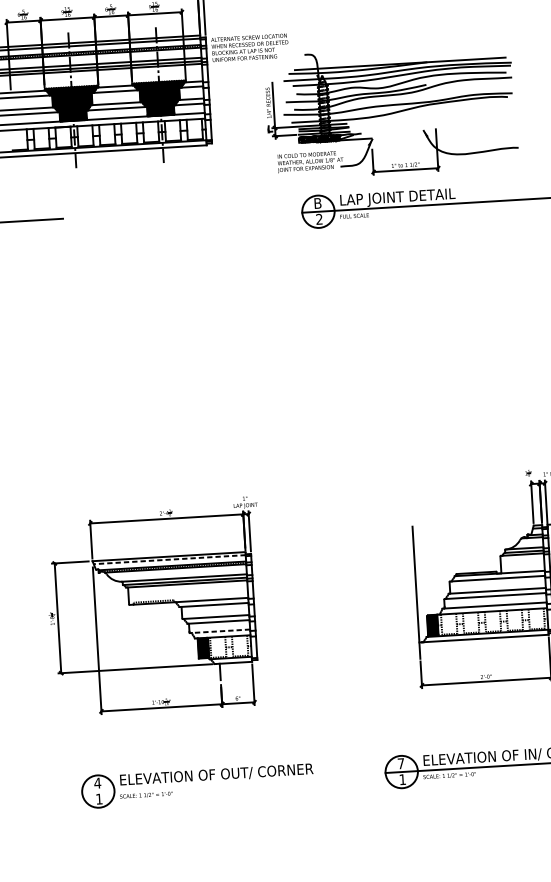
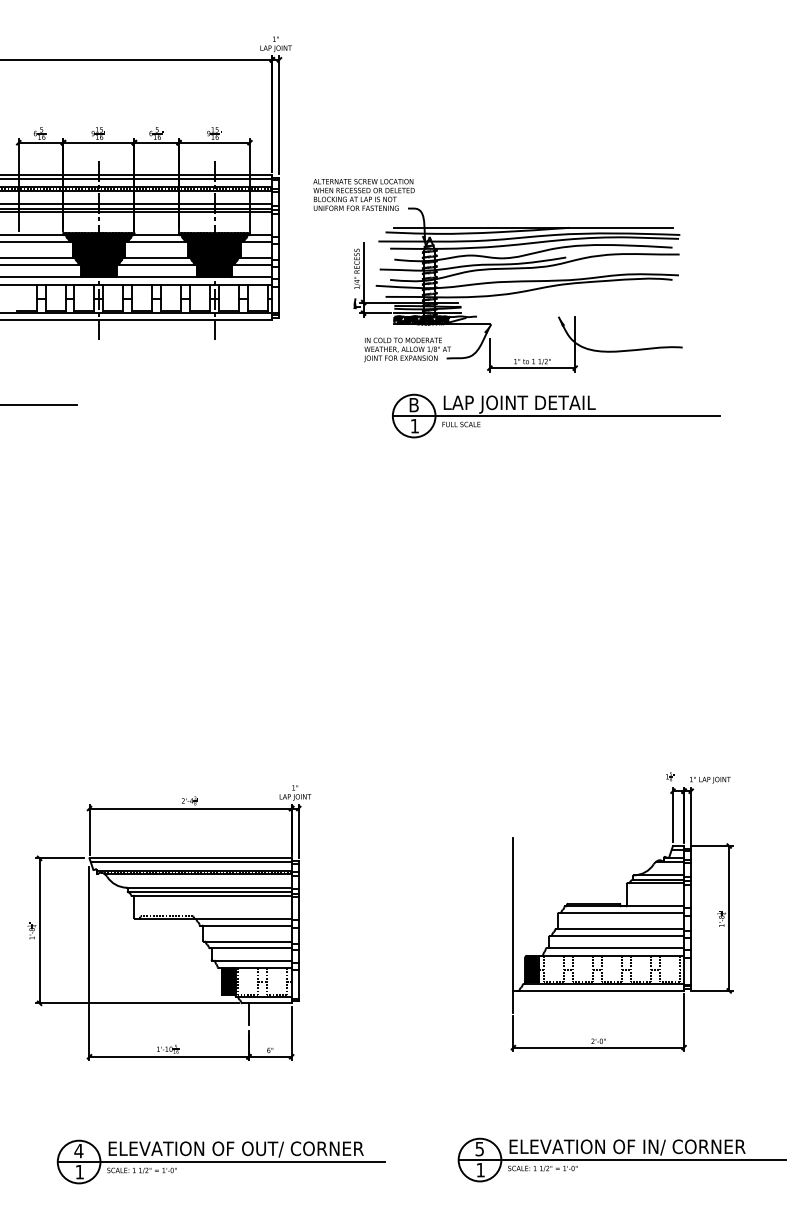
text: (249, 47) -> (363, 194), moved
text: (319, 218) -> (414, 425), 2 -> 1
line: (169, 559) -> (190, 862), dashed -> solid
line: (220, 631) -> (252, 960), dashed -> solid
text: (400, 764) -> (479, 1149), 7 -> 5
line: (206, 785) -> (221, 1162), added

